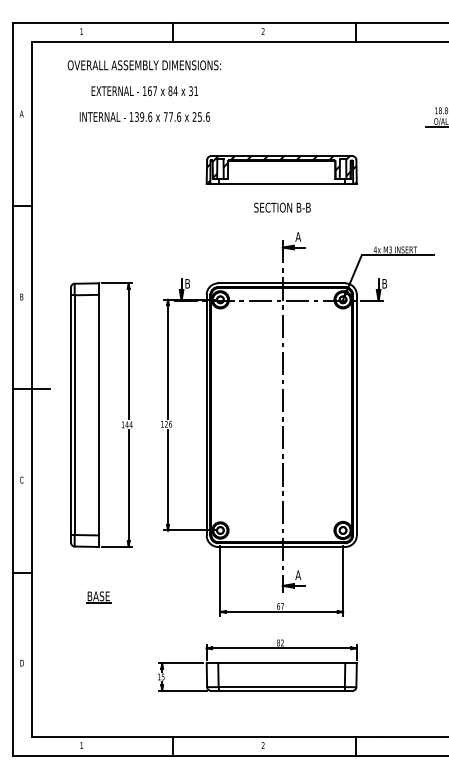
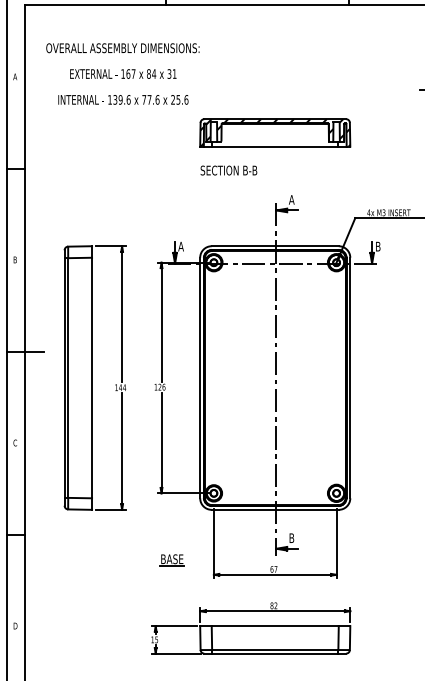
text: (143, 90) -> (121, 73), moved
text: (282, 207) -> (228, 170), moved
text: (187, 283) -> (180, 246), B -> A
text: (298, 575) -> (291, 538), A -> B
part: (98, 597) -> (171, 560), moved

